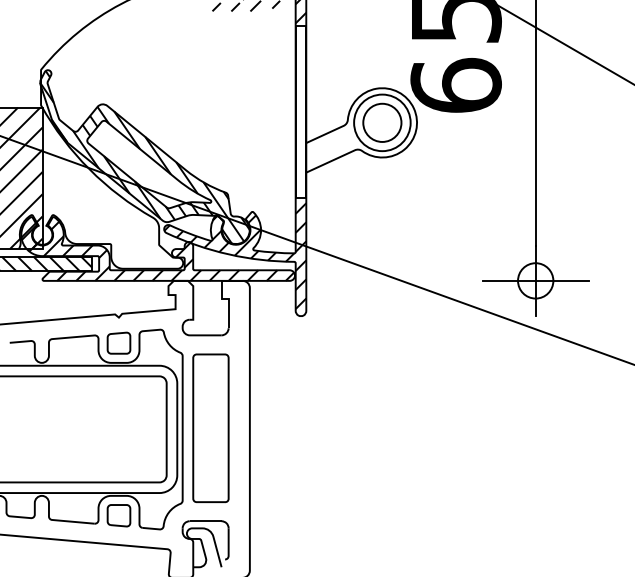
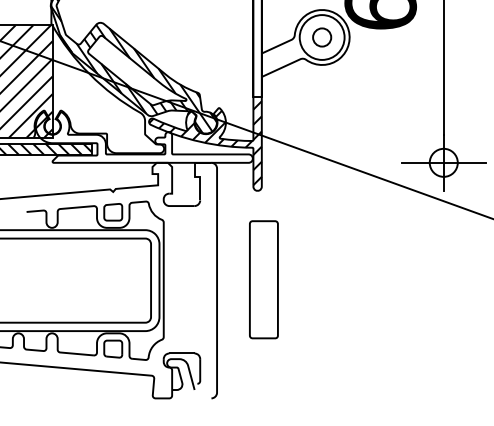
circle: (382, 122) -> (322, 37), size x0.6
hatch: (157, 250) -> (143, 138), removed
curve: (194, 428) -> (250, 279), moved

